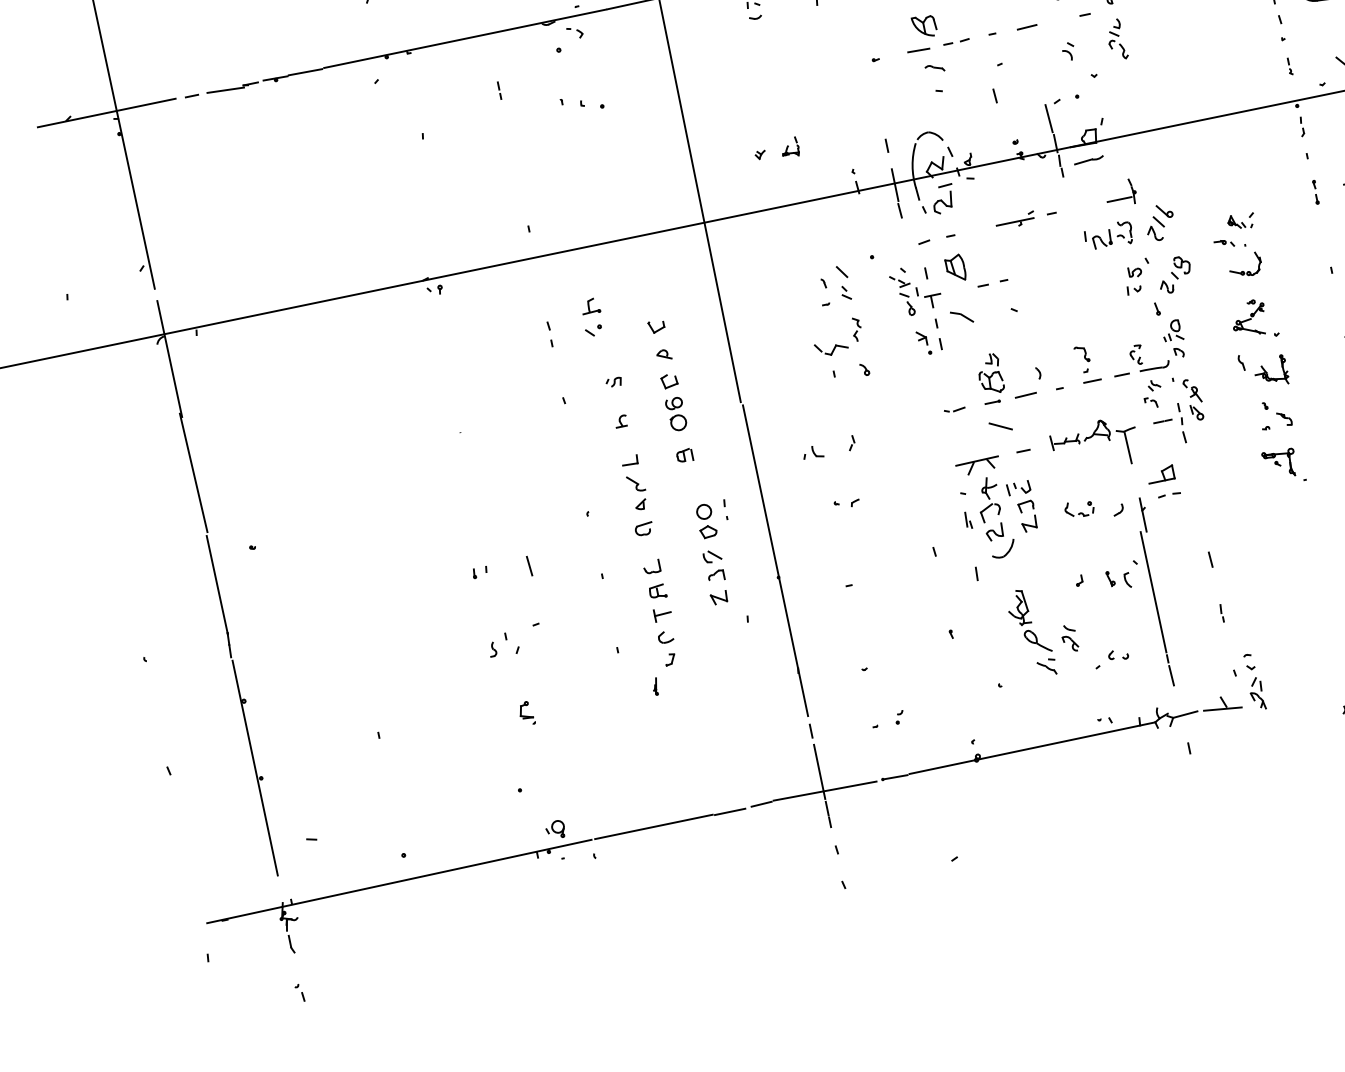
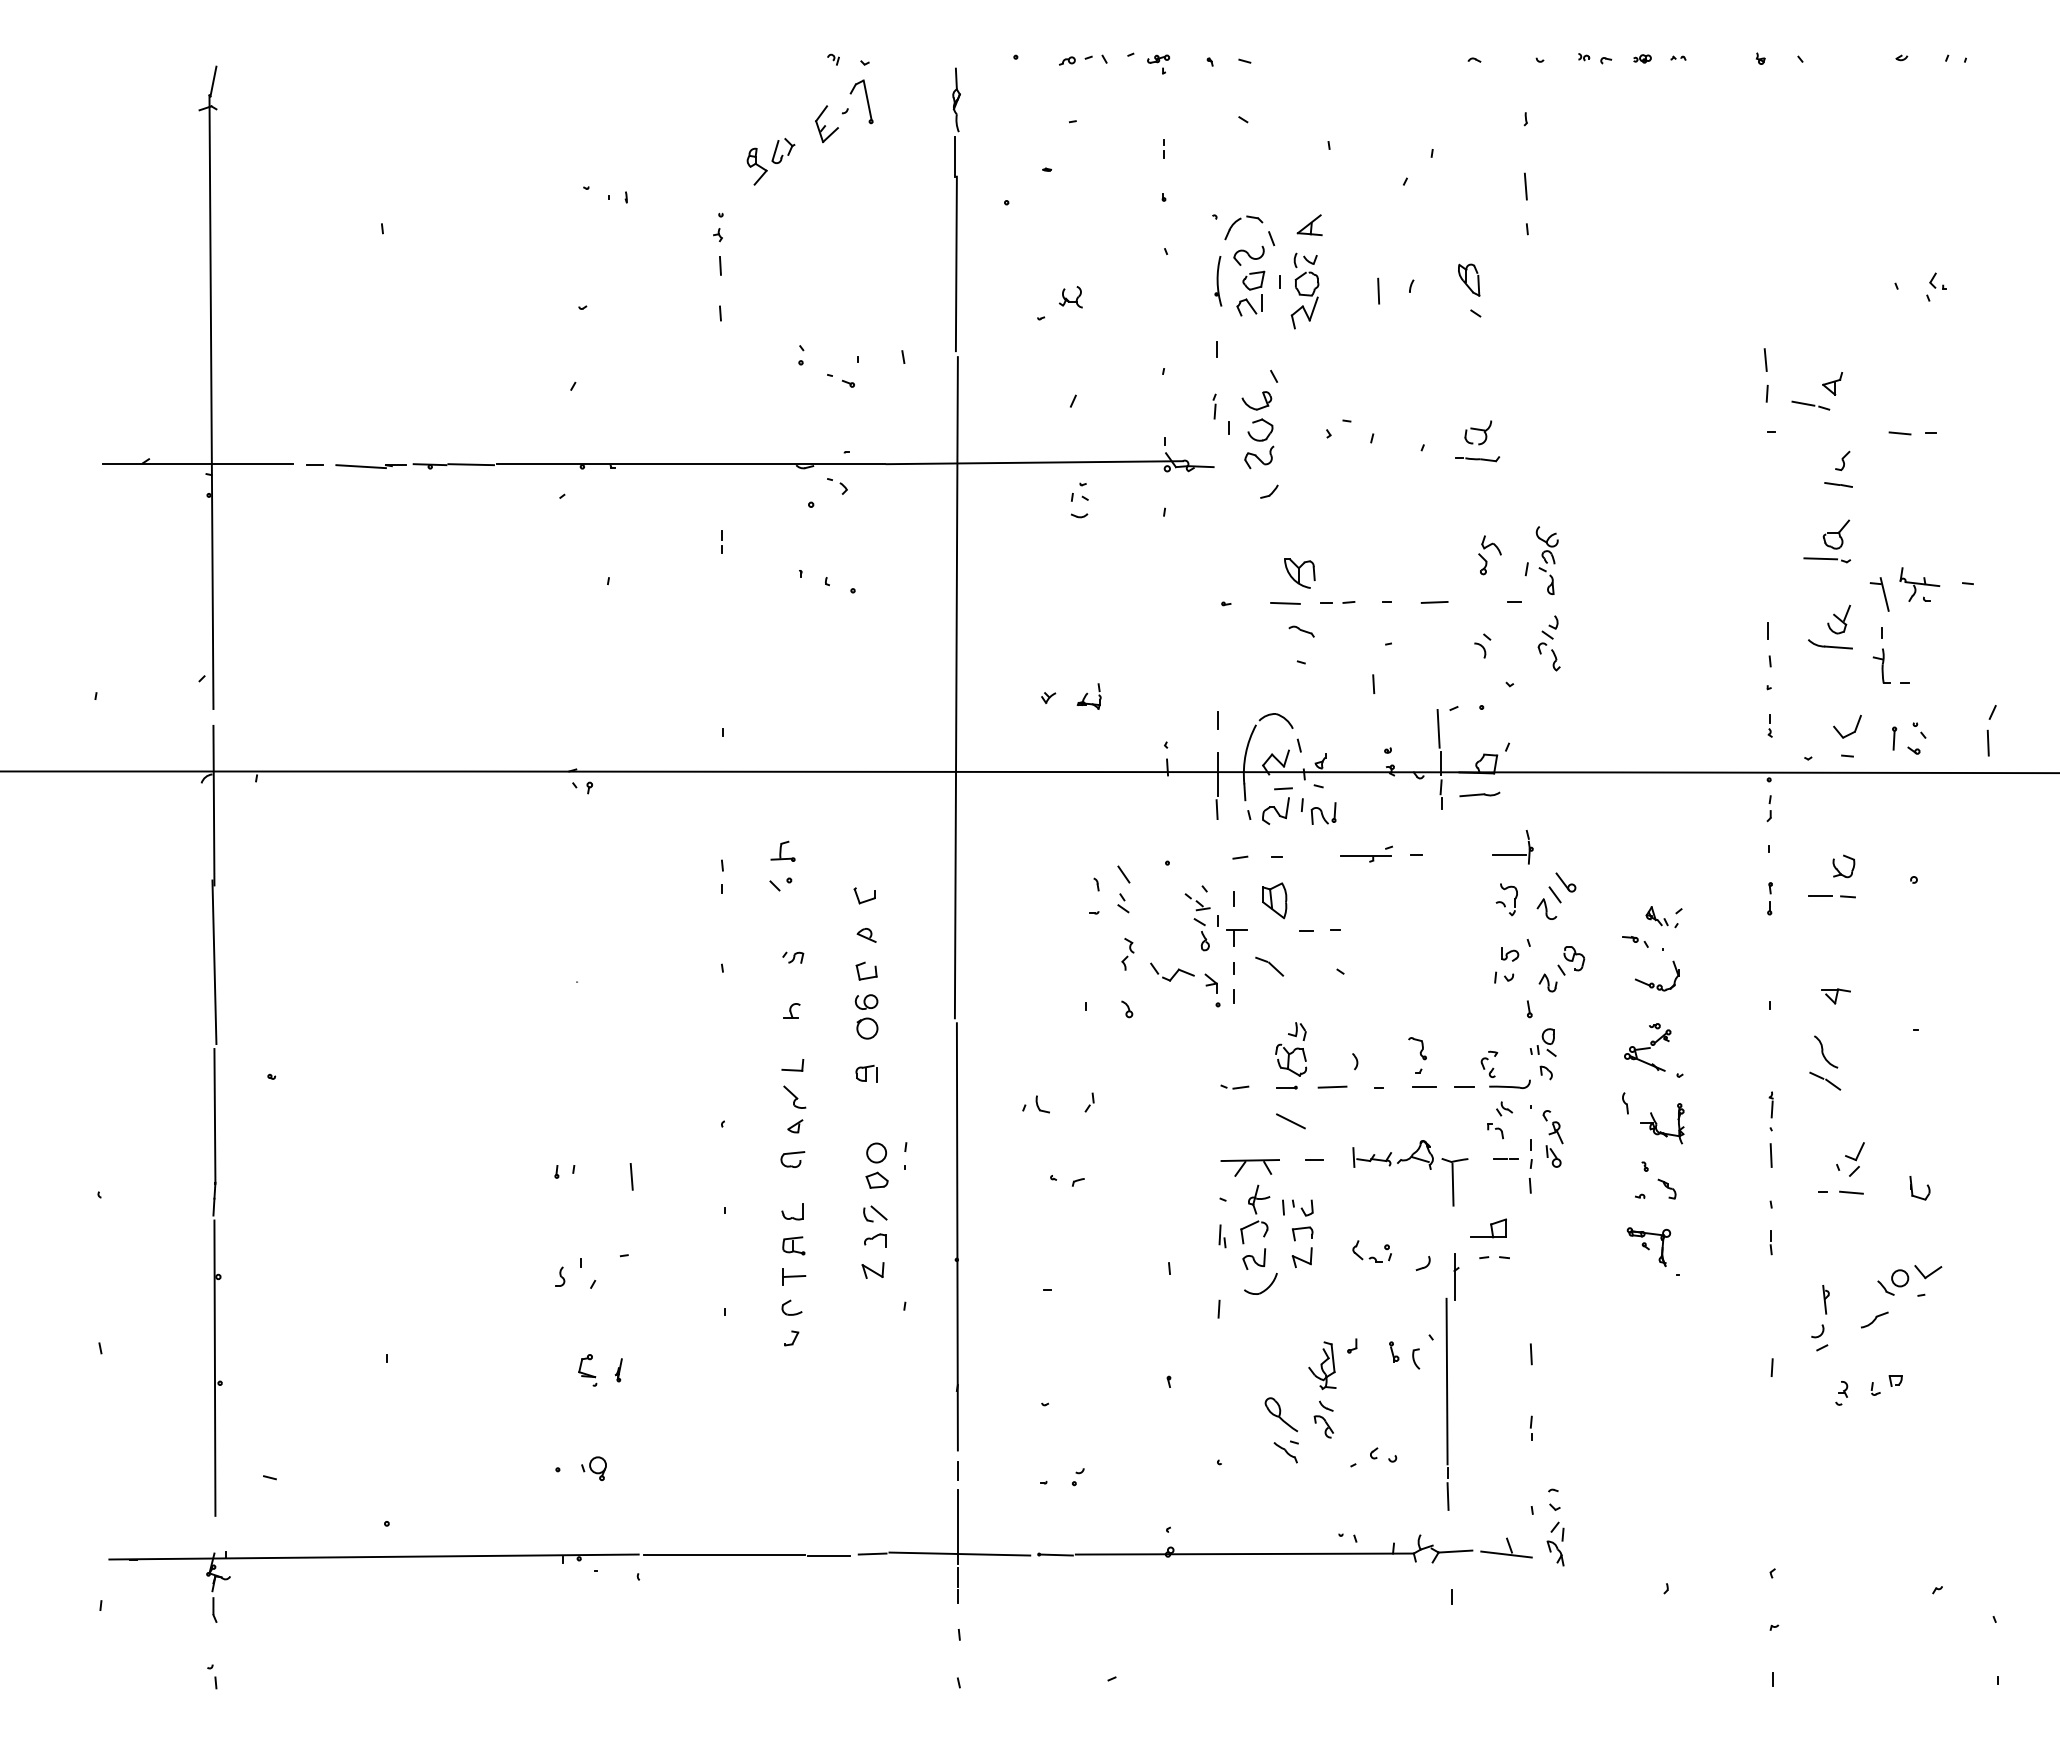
part: (1098, 238) -> (1318, 811), moved
part: (831, 347) -> (1172, 971), moved
part: (1018, 608) -> (1322, 1365), moved
part: (655, 687) -> (618, 1370), moved
part: (555, 829) -> (593, 1468), moved

